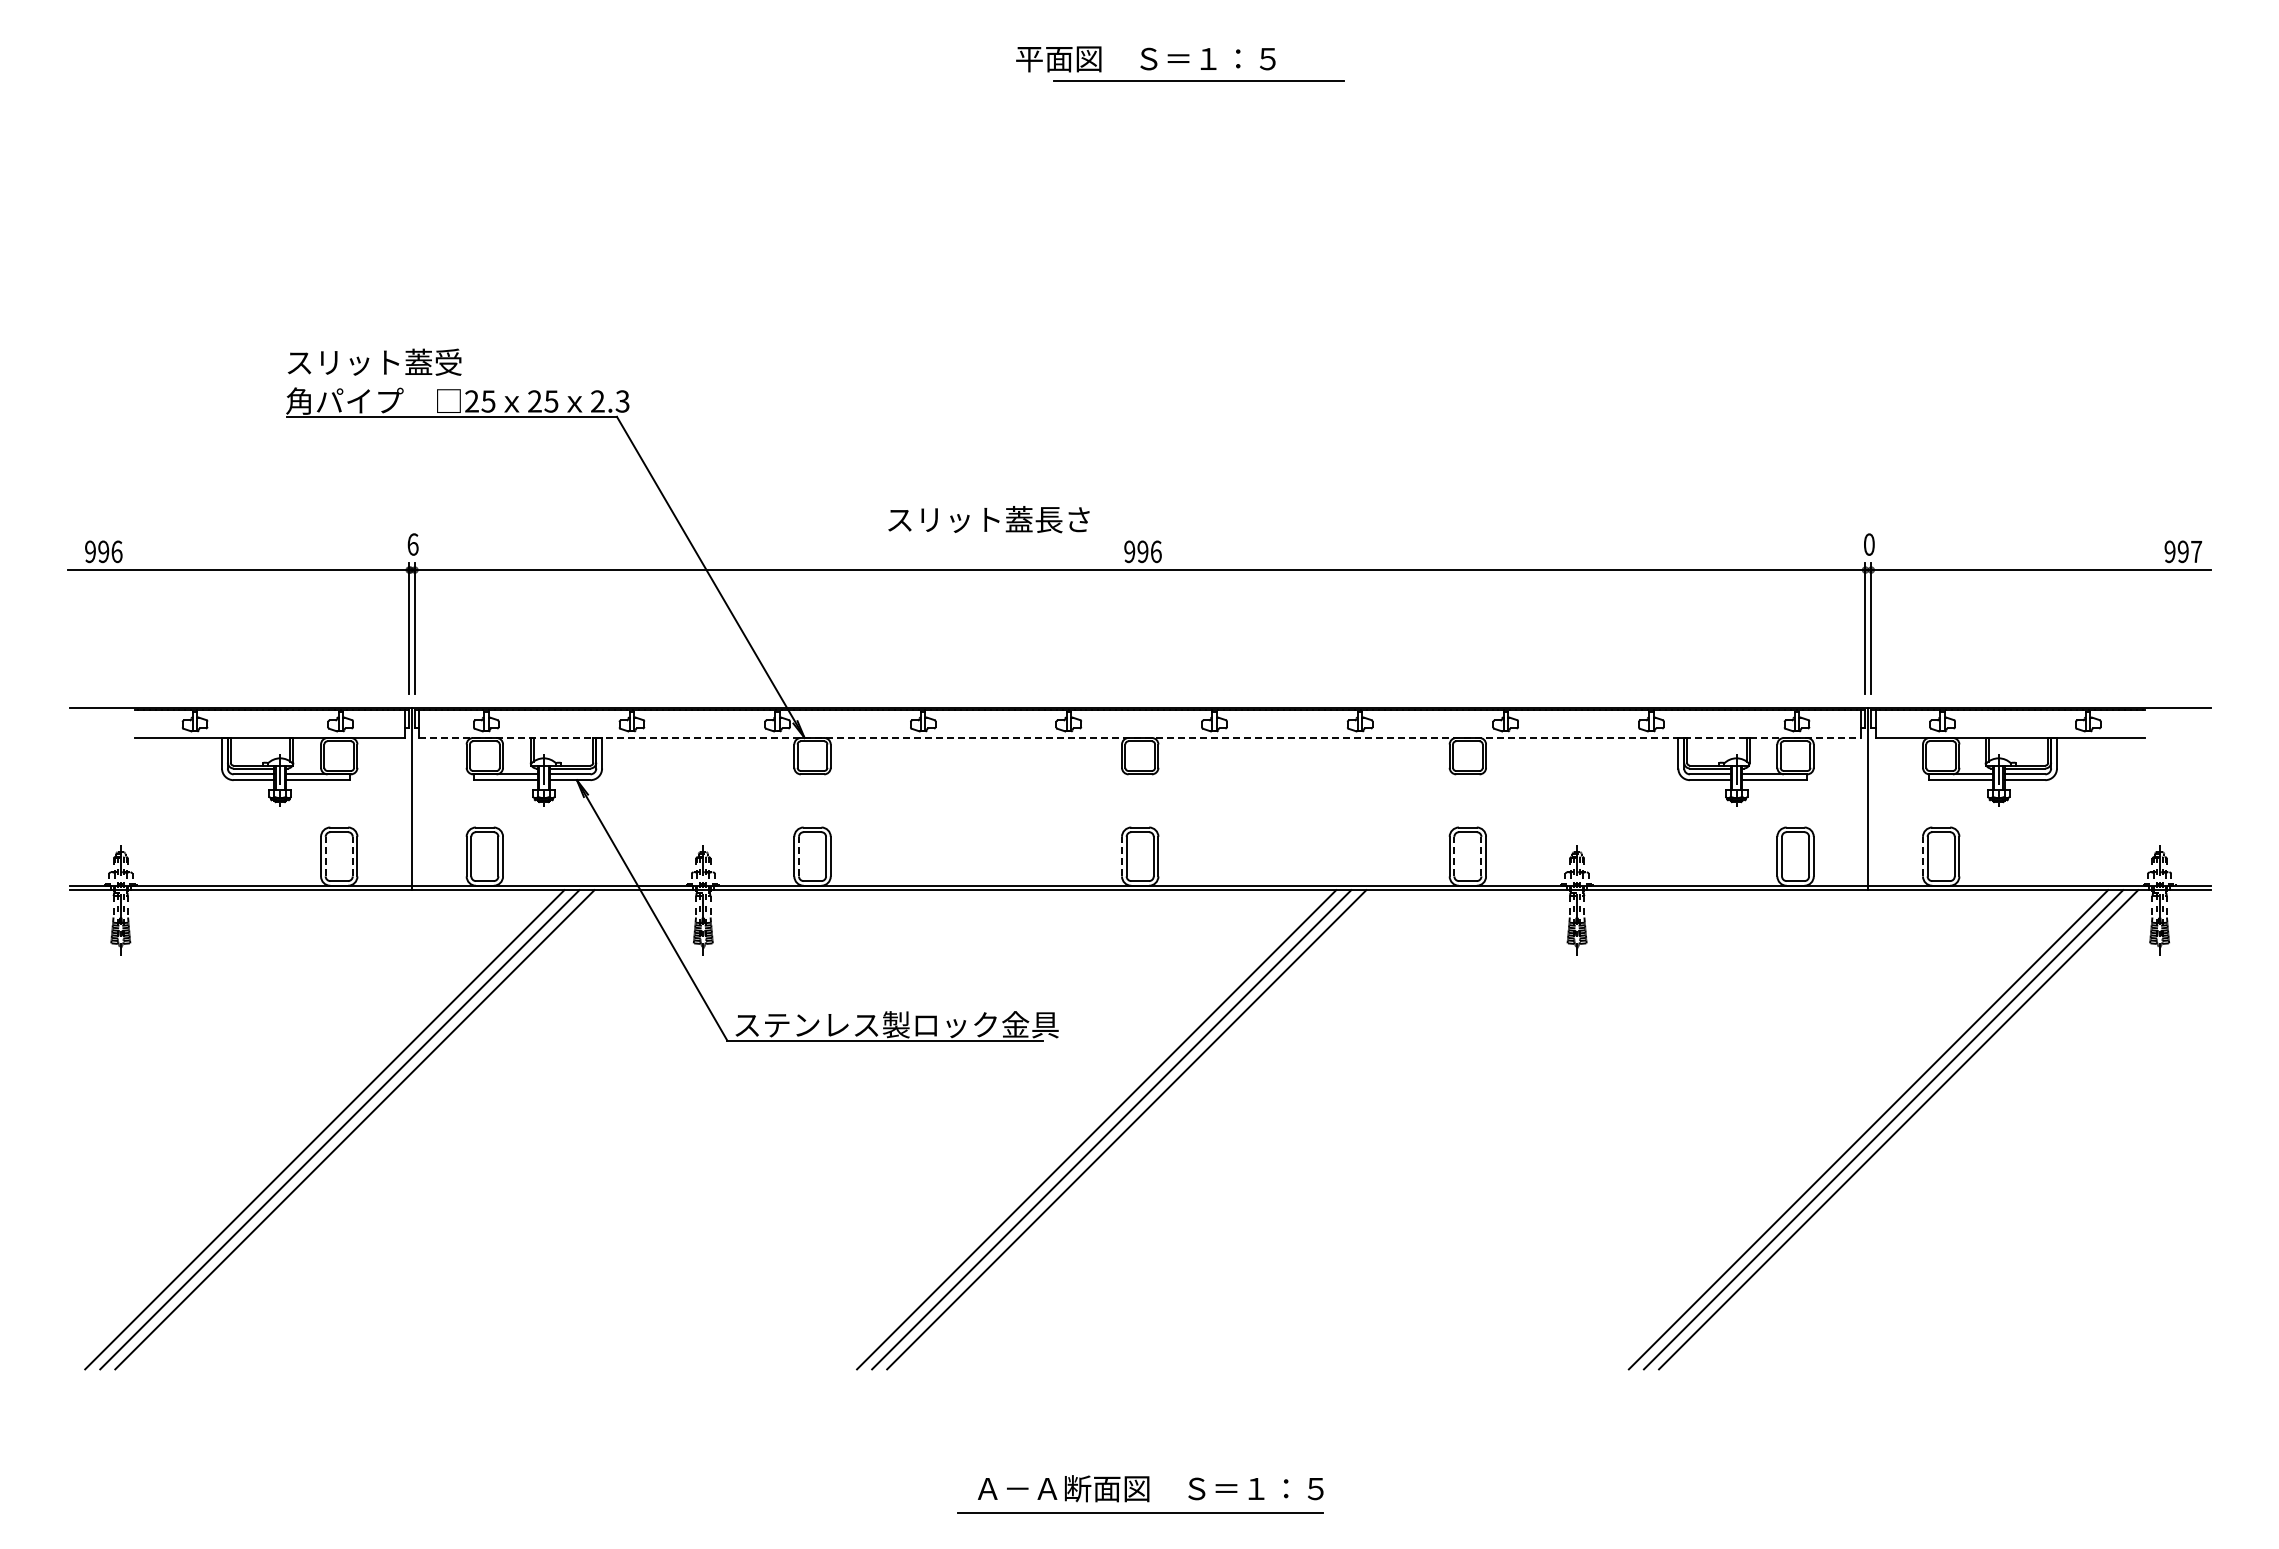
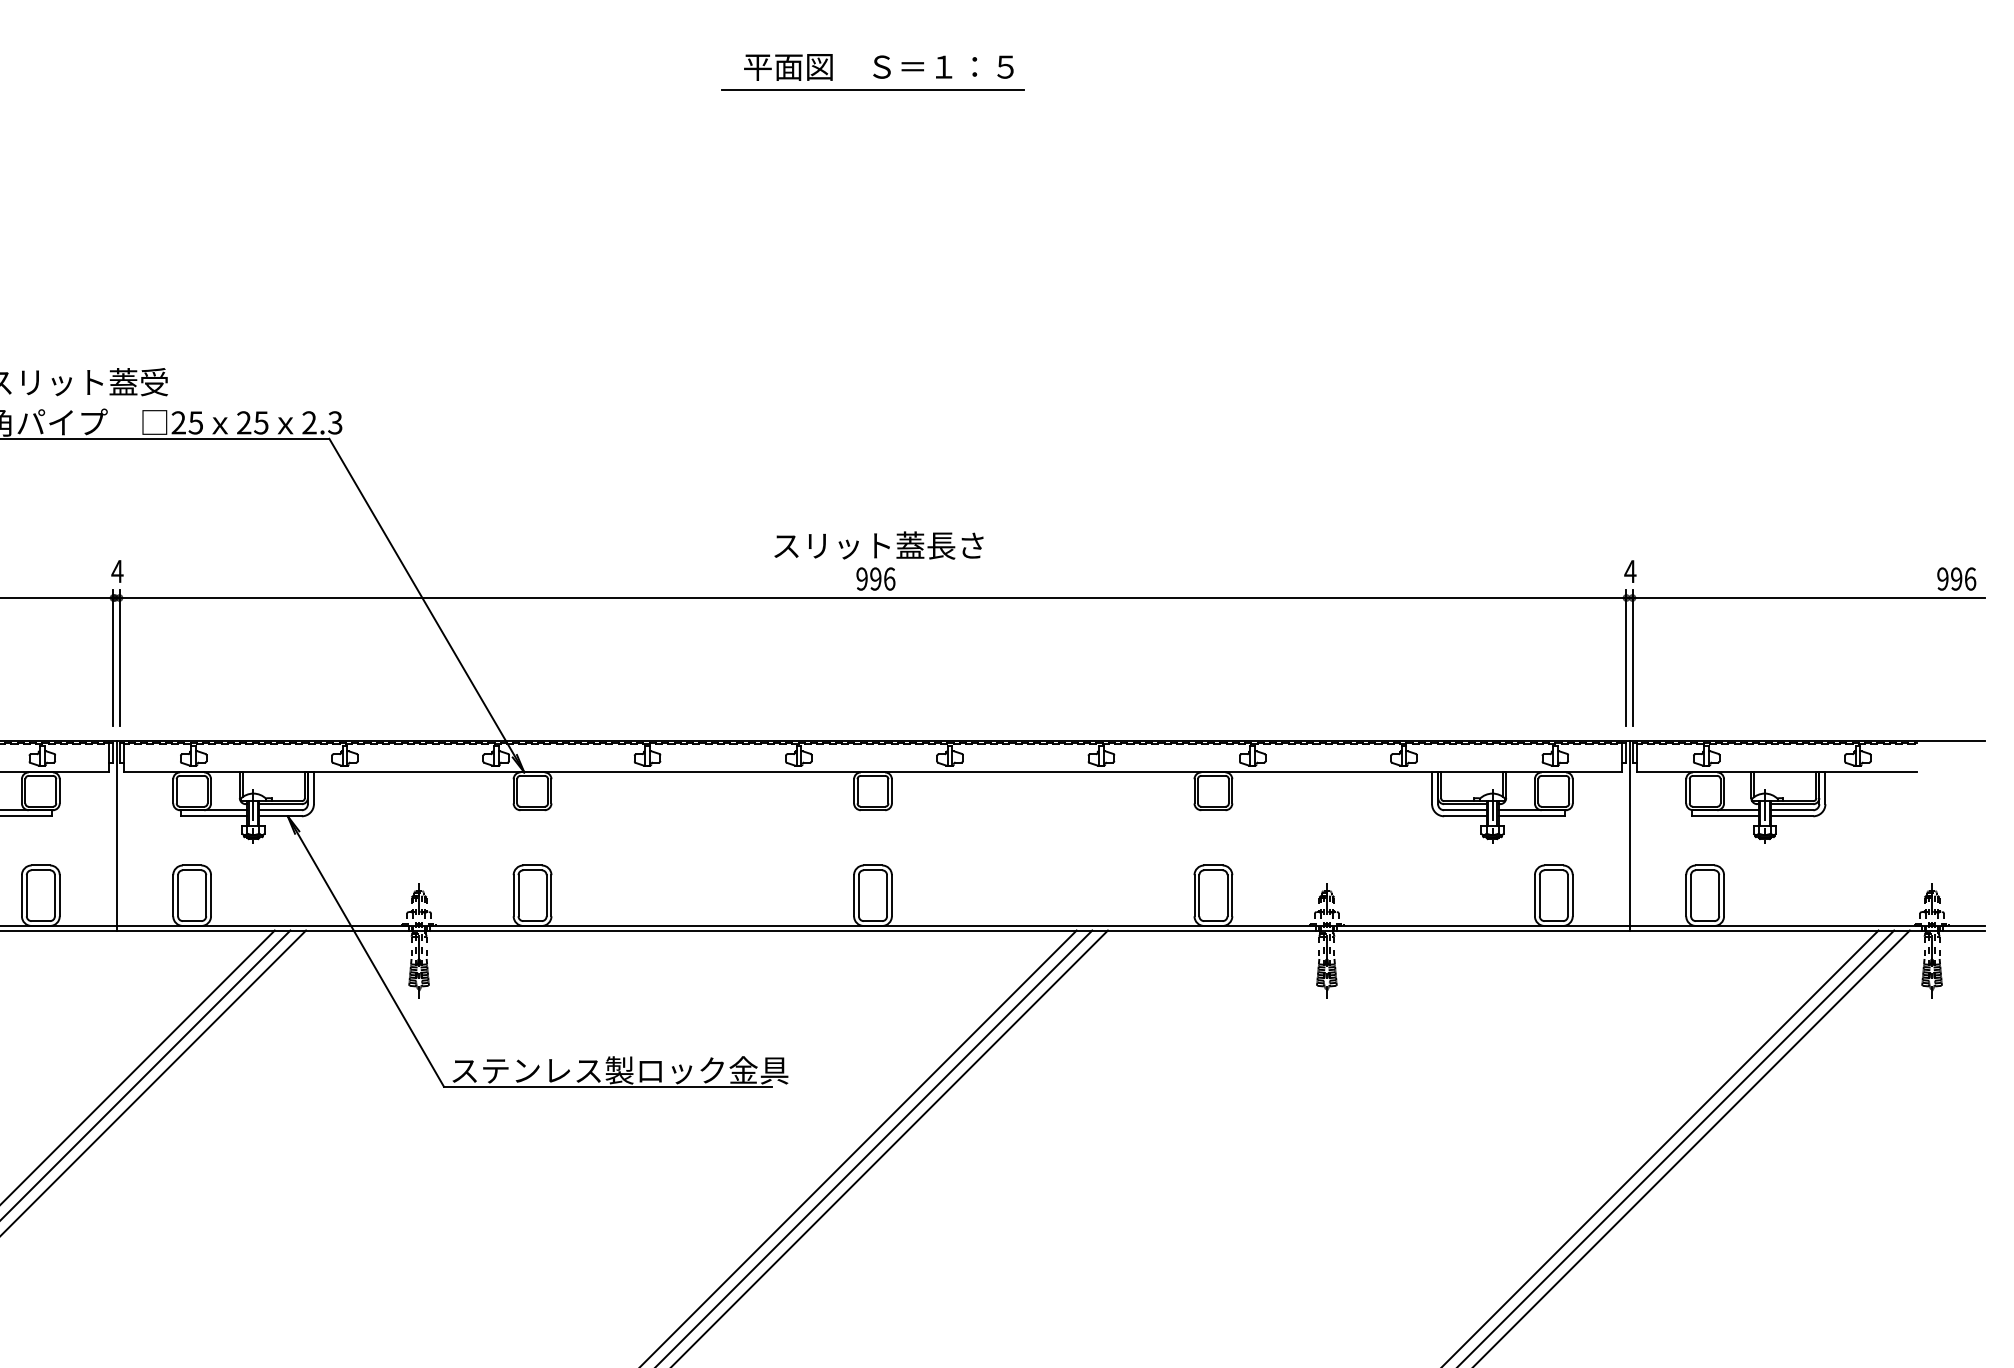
line: (1198, 80) -> (872, 89), moved
text: (988, 519) -> (878, 545), moved
text: (412, 544) -> (116, 571), 6 -> 4
text: (1869, 544) -> (1630, 571), 0 -> 4
text: (2196, 551) -> (1970, 578), 997 -> 996
line: (1140, 737) -> (873, 771), dashed -> solid
line: (325, 856) -> (26, 895), dashed -> solid
line: (352, 856) -> (54, 895), dashed -> solid
line: (799, 856) -> (519, 895), dashed -> solid
line: (1122, 856) -> (854, 895), dashed -> solid
line: (1454, 856) -> (1199, 895), dashed -> solid
line: (1481, 856) -> (1227, 895), dashed -> solid
line: (1923, 856) -> (1686, 895), dashed -> solid

